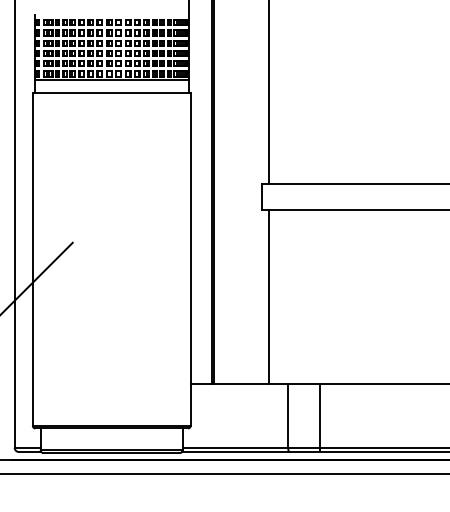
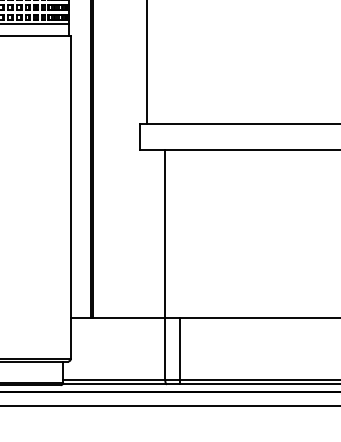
line: (269, 296) -> (165, 233), moved
line: (320, 417) -> (180, 350), moved

